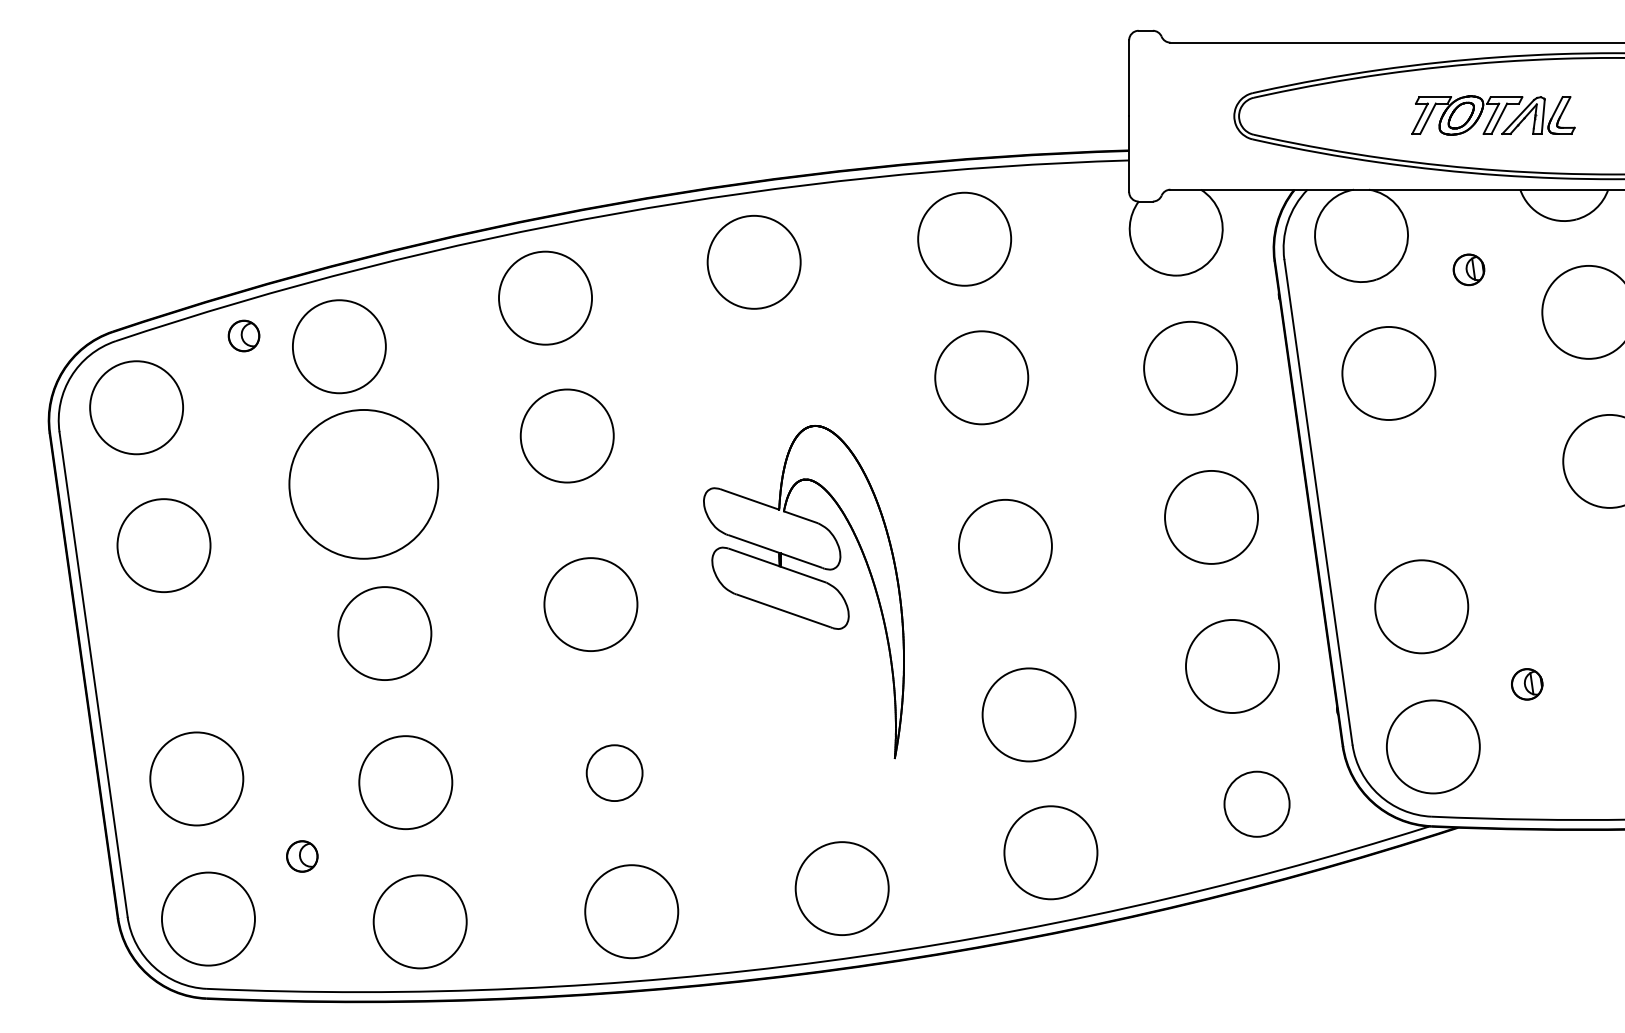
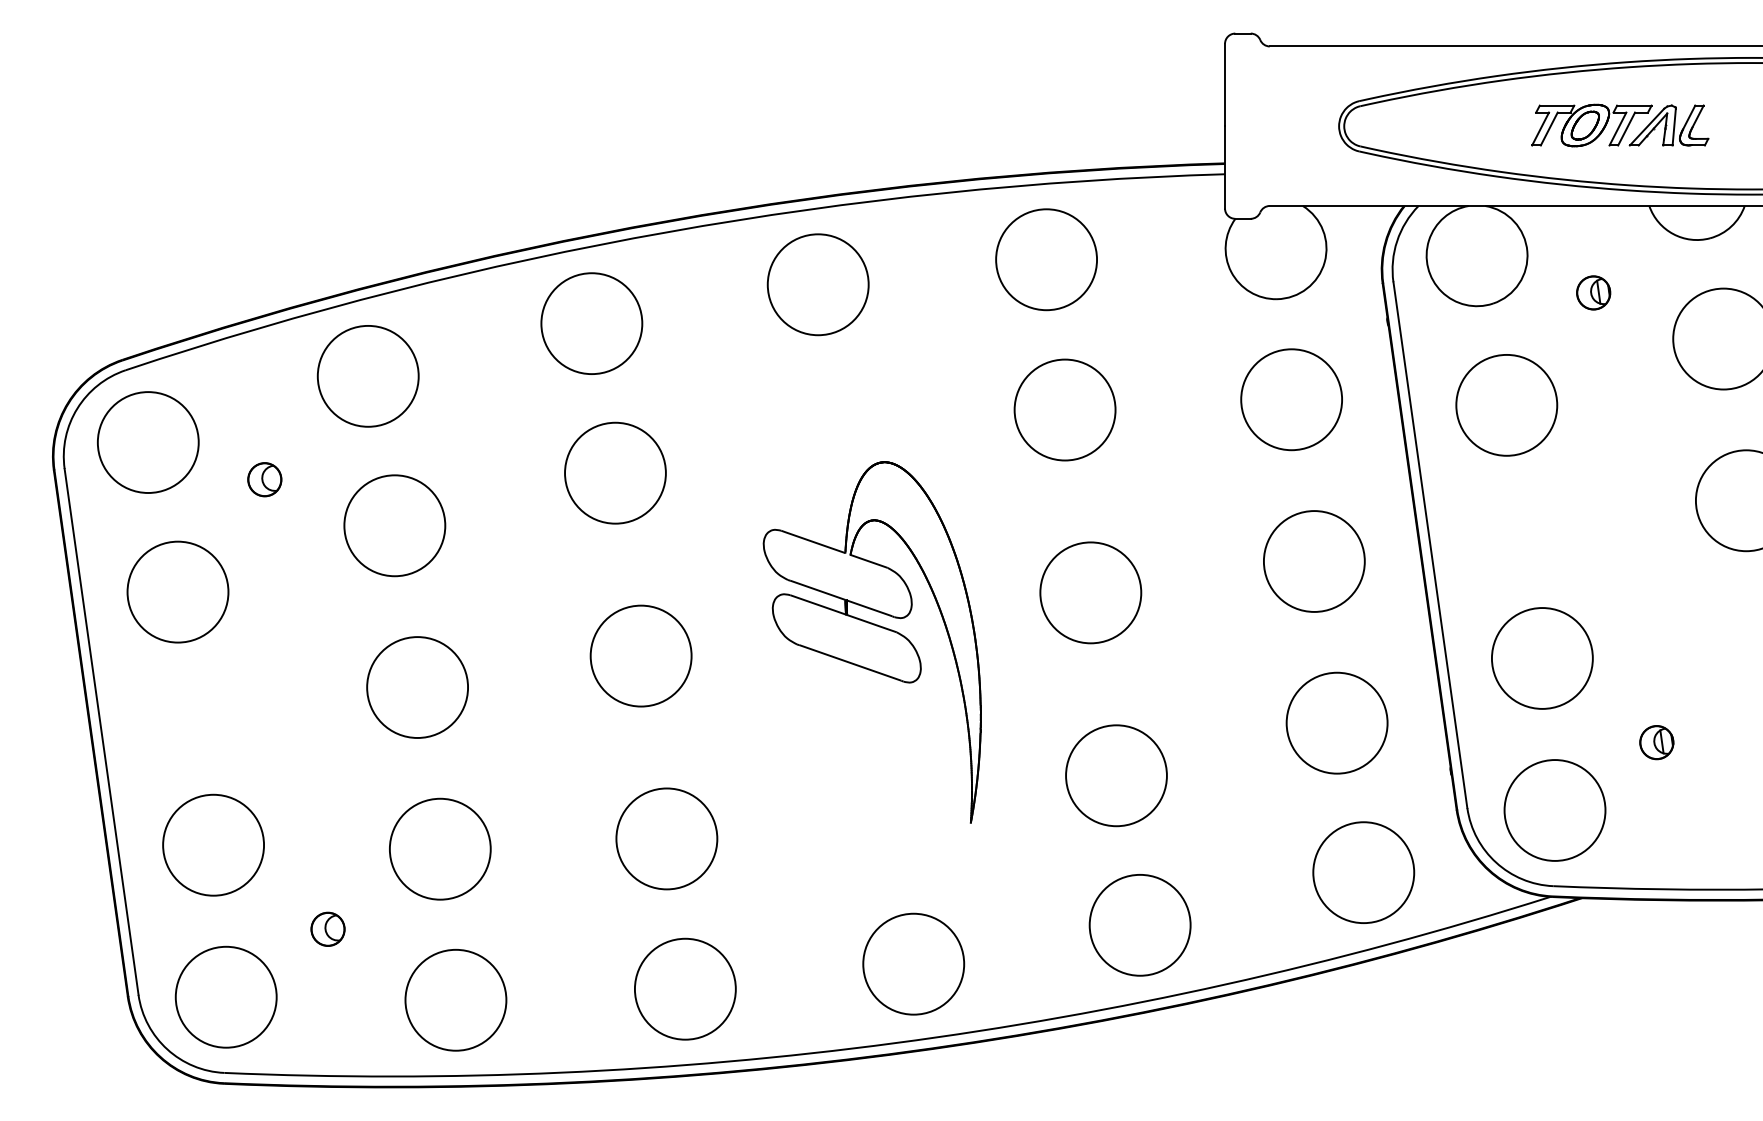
part: (243, 335) -> (264, 479), moved
circle: (363, 484) -> (394, 525), size x0.62
circle: (614, 772) -> (666, 838), size x1.67
circle: (1256, 804) -> (1363, 872), size x1.43

